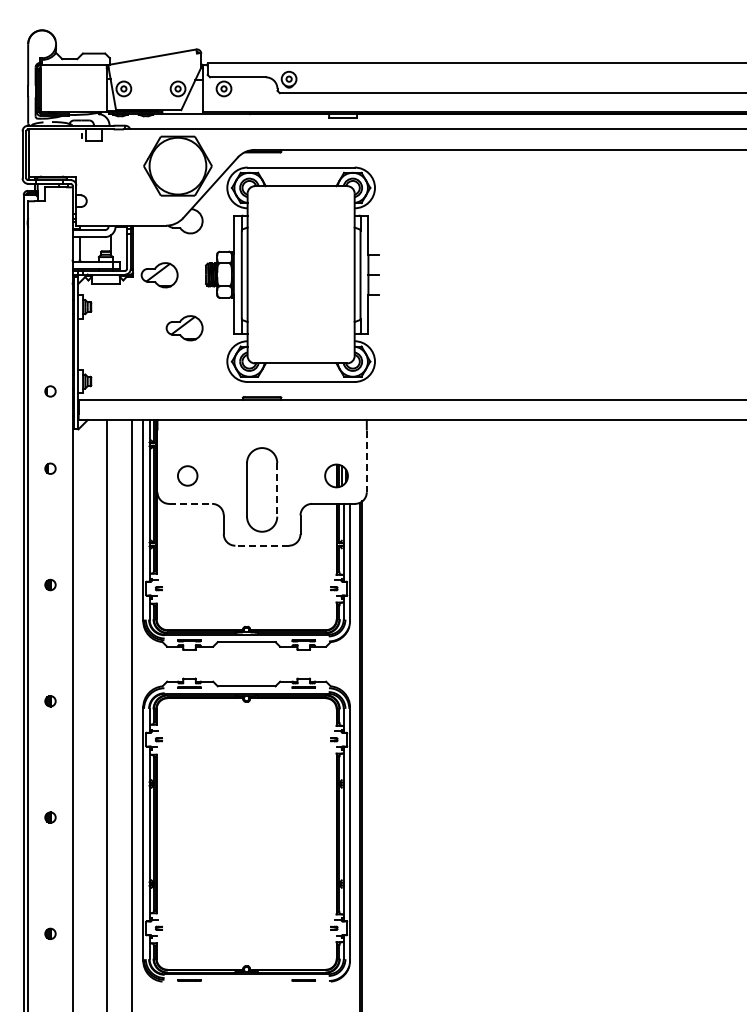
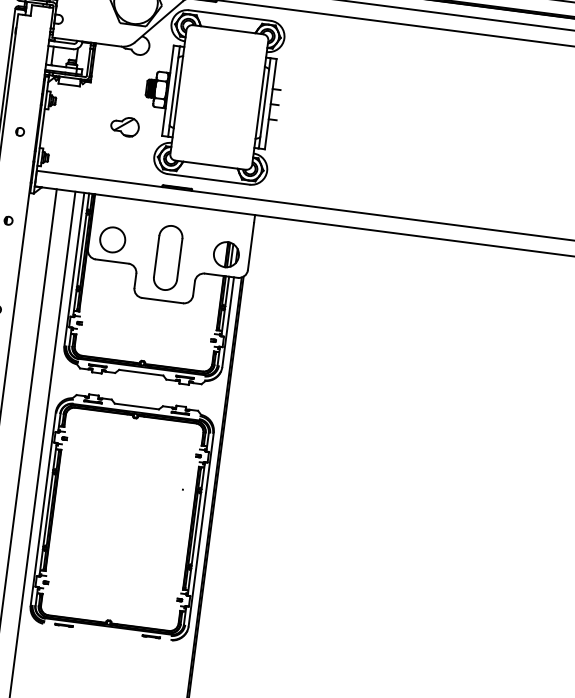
part: (159, 275) -> (111, 83), removed
circle: (50, 391) -> (20, 131), moved
line: (366, 461) -> (250, 246), dashed -> solid
circle: (187, 475) -> (112, 239), size x1.67
part: (336, 475) -> (226, 254), size x1.43
line: (277, 489) -> (179, 259), dashed -> solid
line: (190, 503) -> (112, 261), dashed -> solid
line: (262, 545) -> (162, 300), dashed -> solid

